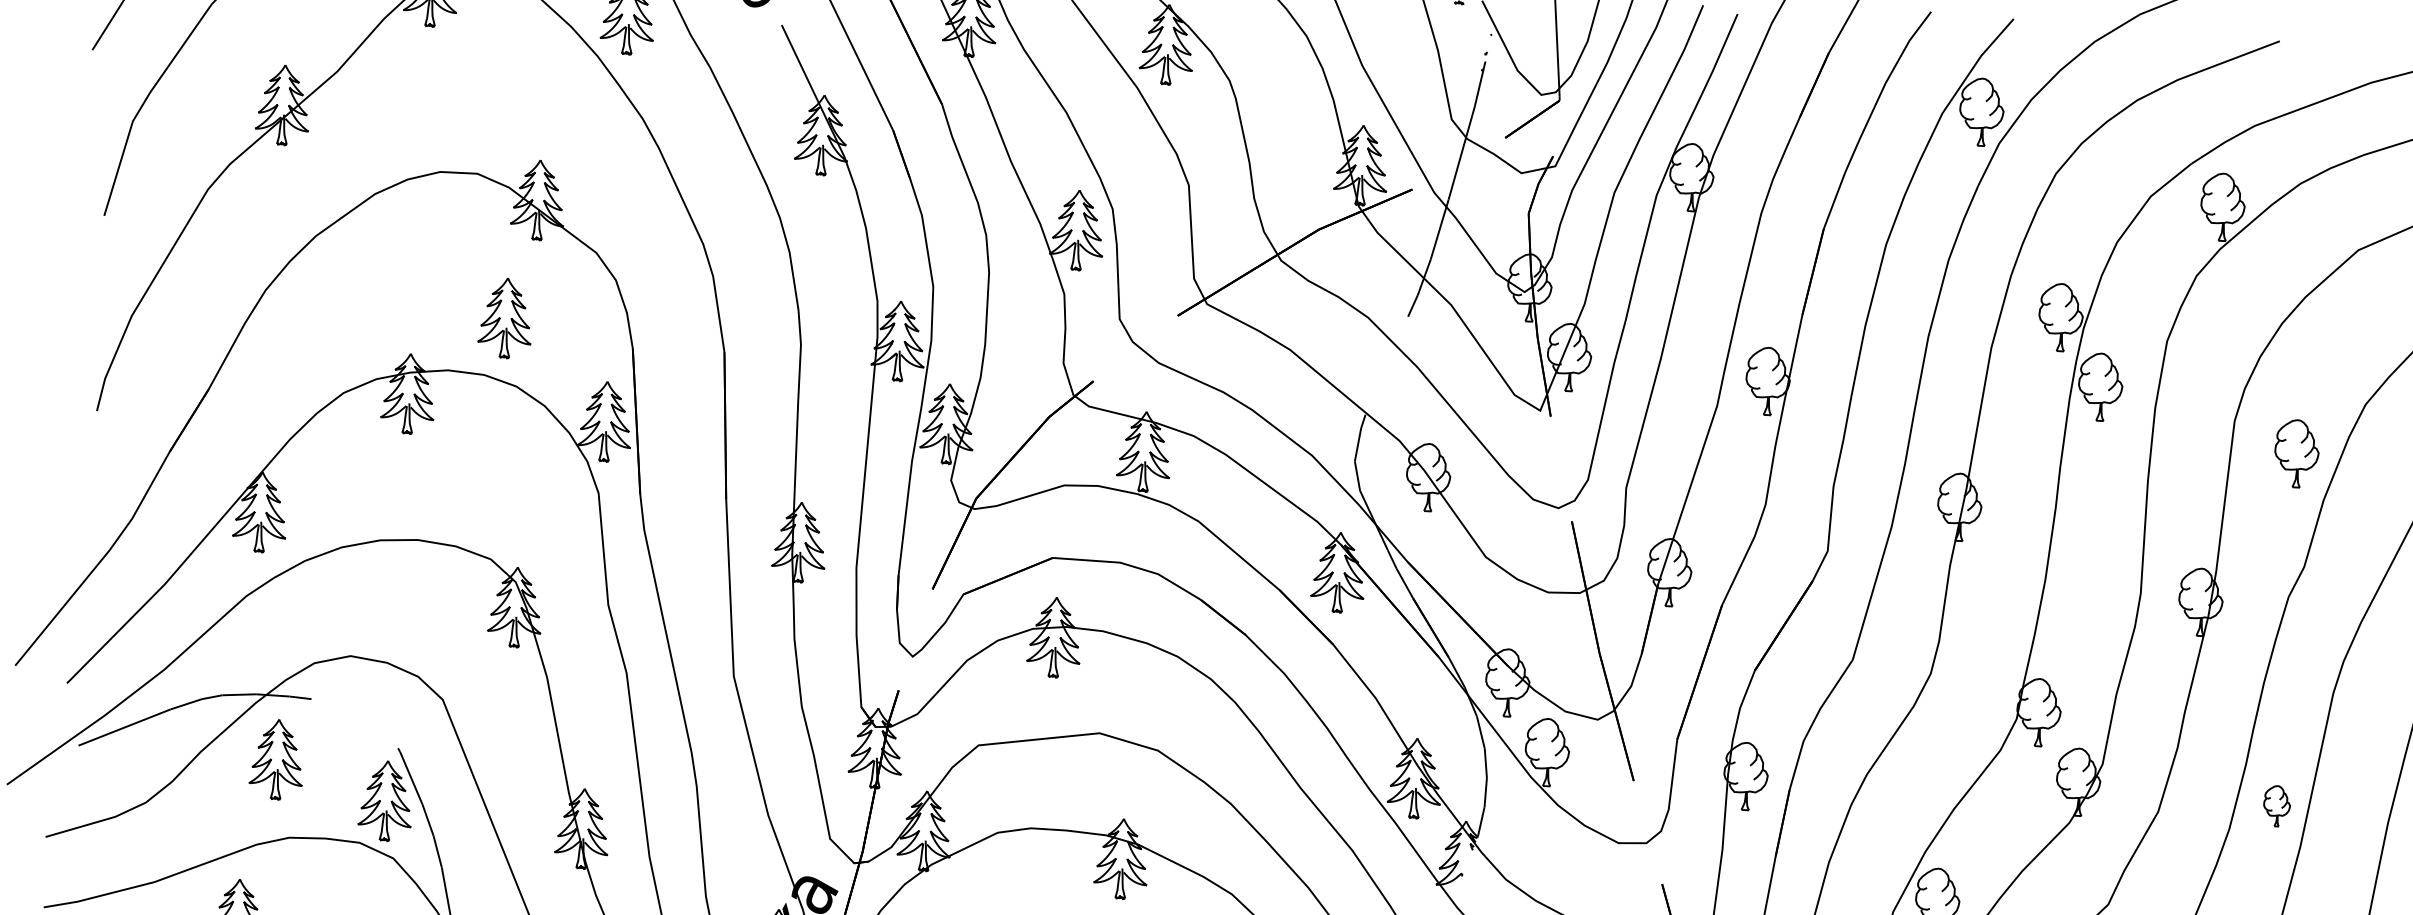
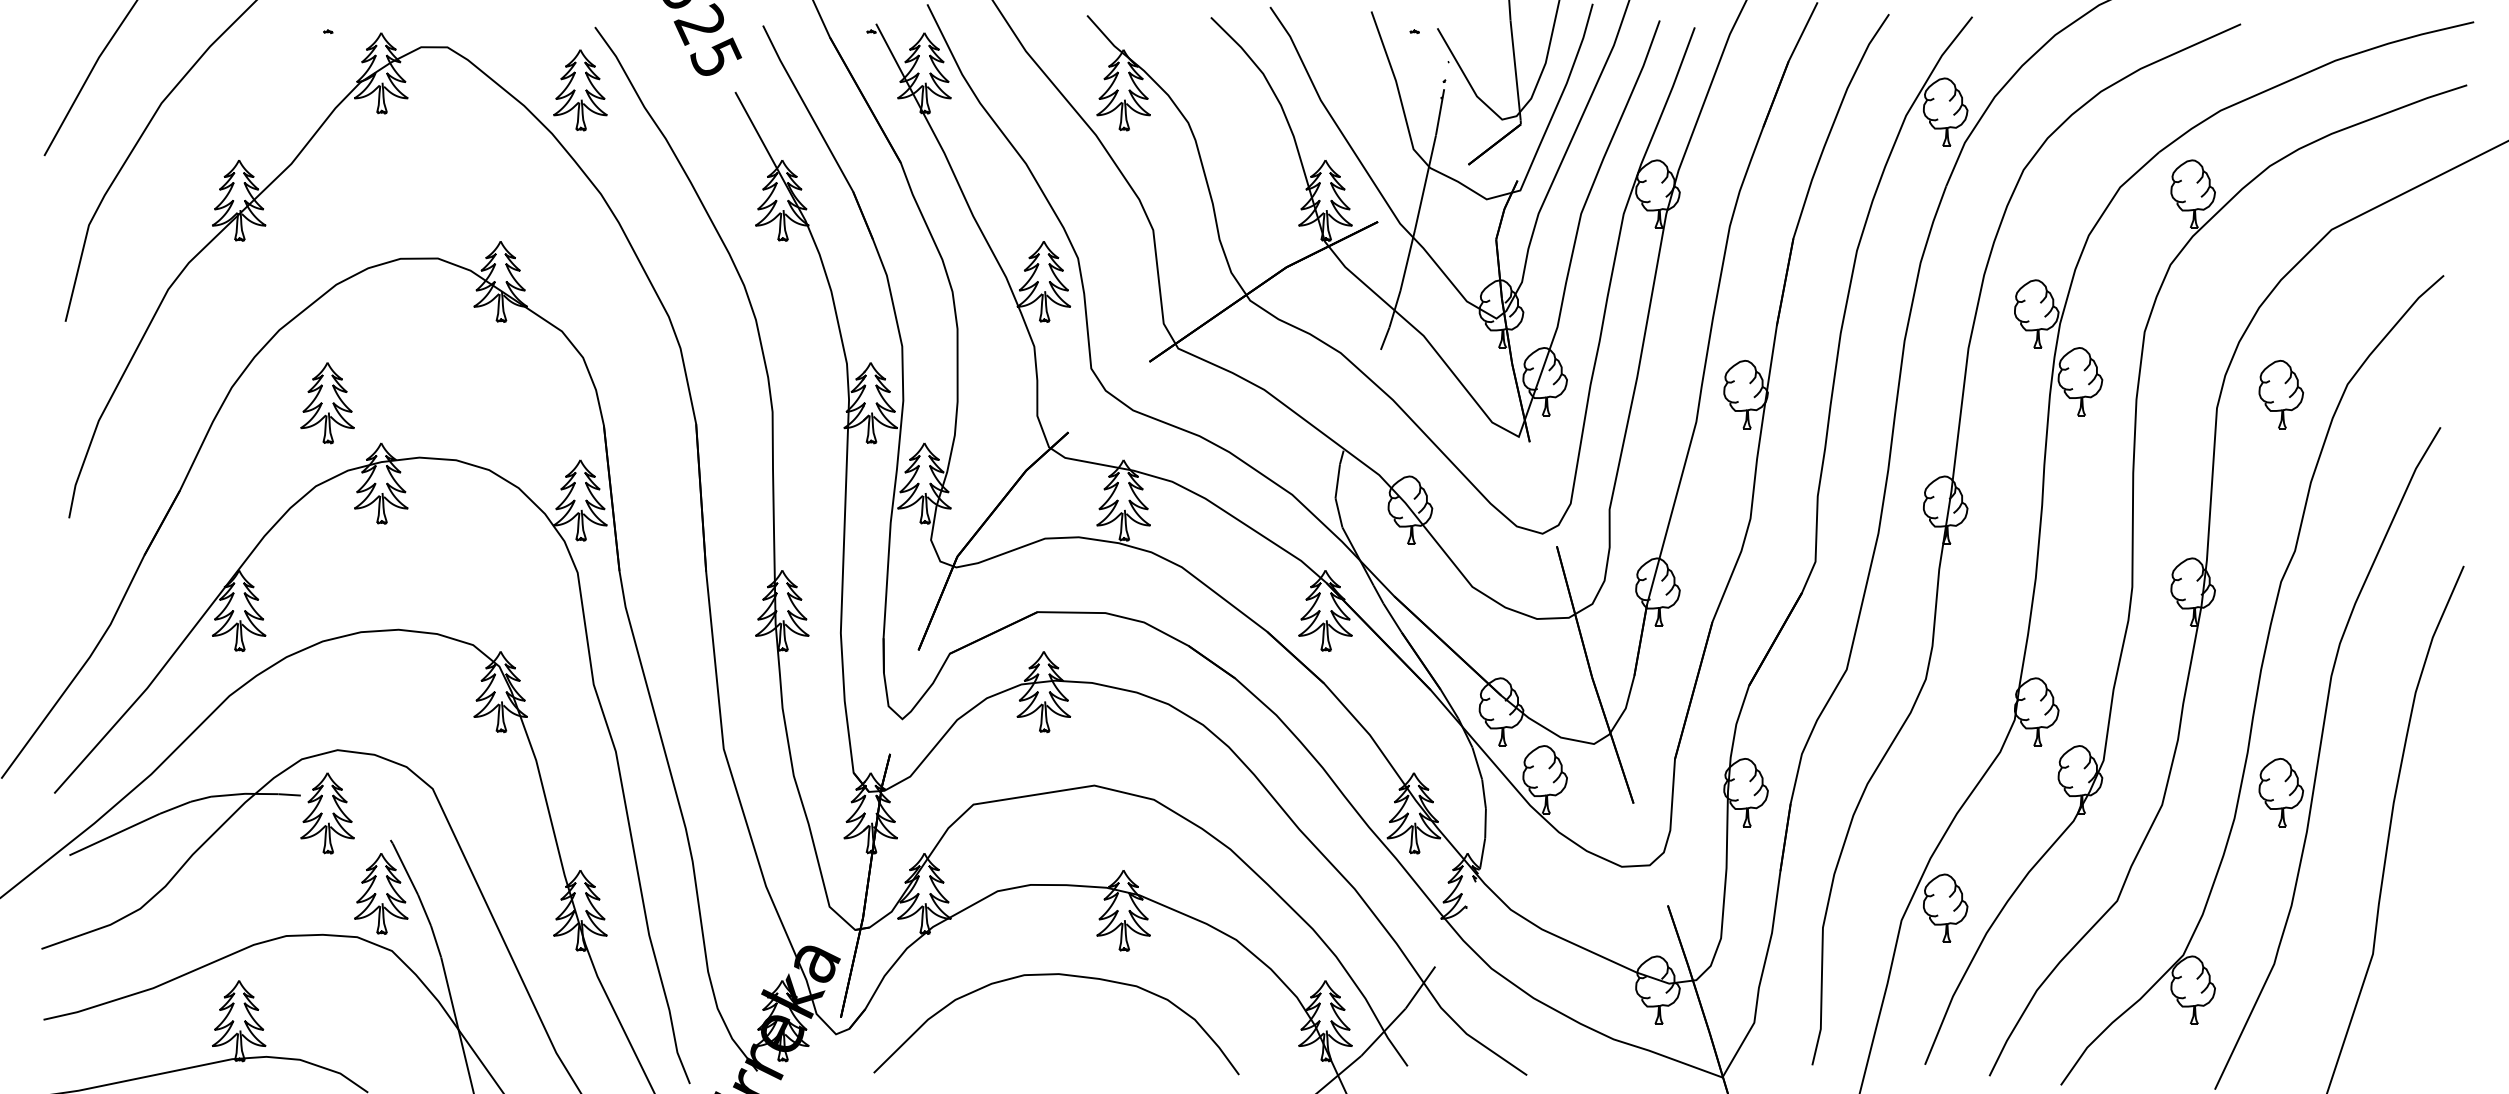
part: (505, 318) -> (327, 403), moved
part: (2297, 453) -> (2281, 394), moved
part: (276, 759) -> (327, 813), moved
part: (2276, 805) -> (2280, 792), size x1.67

